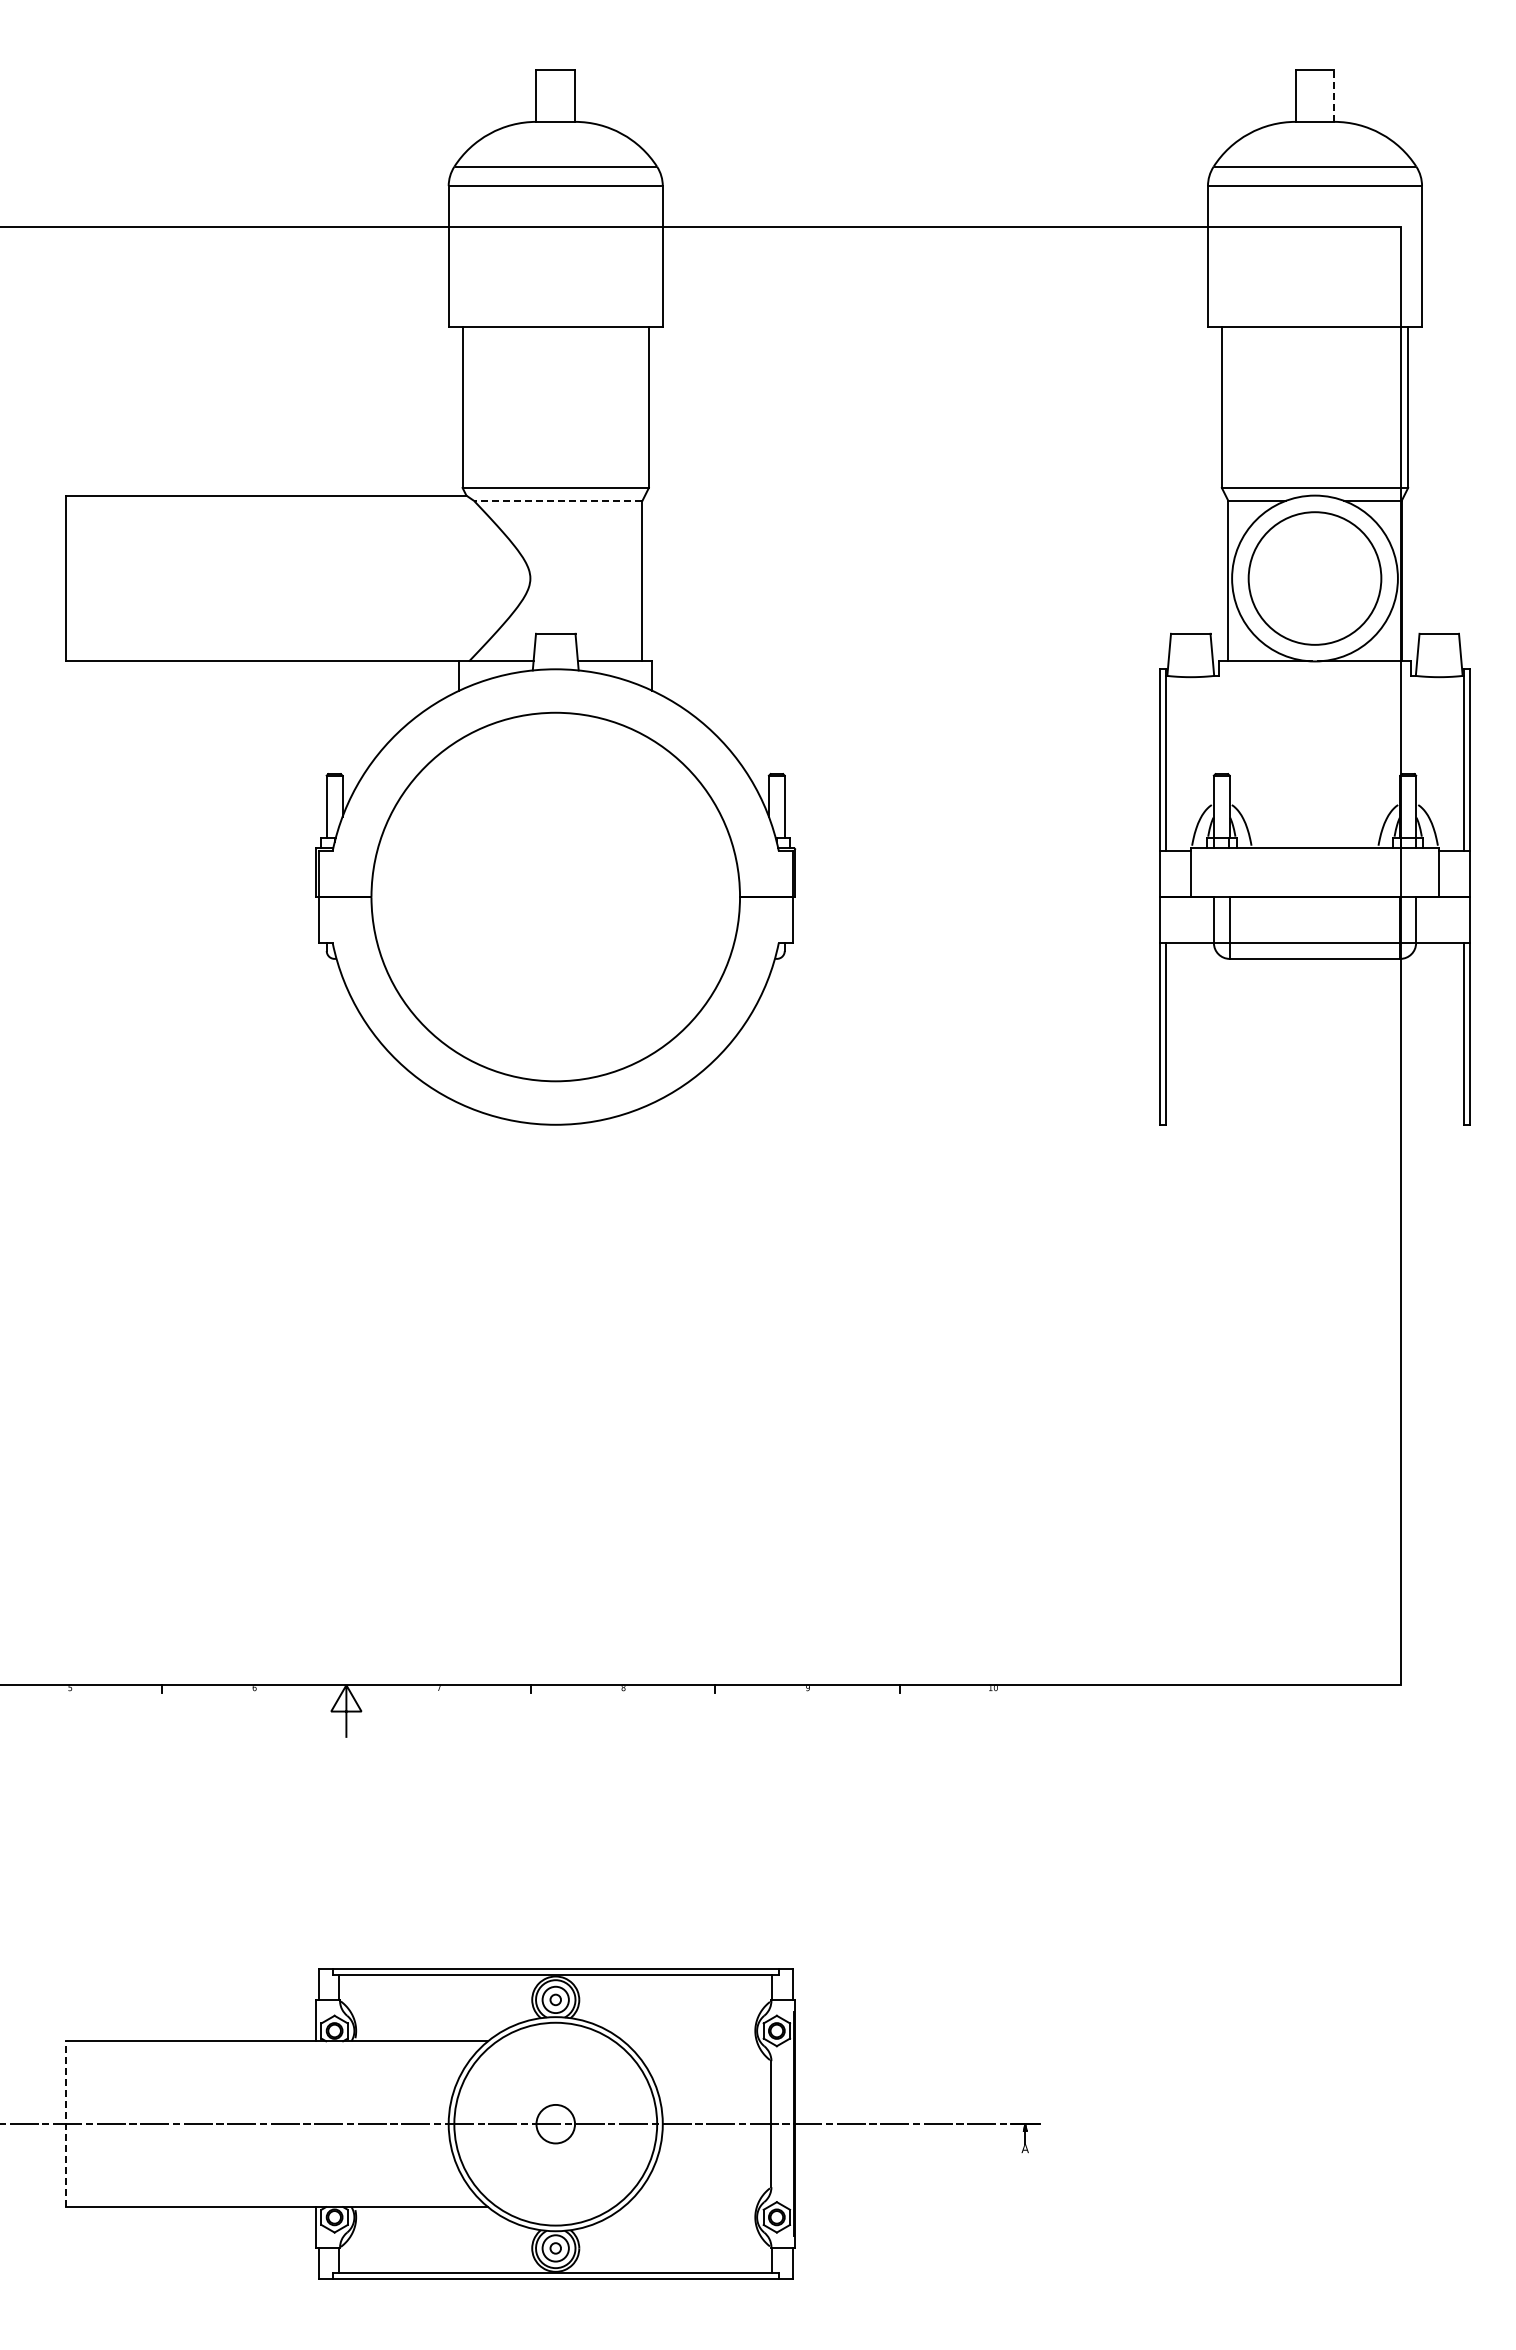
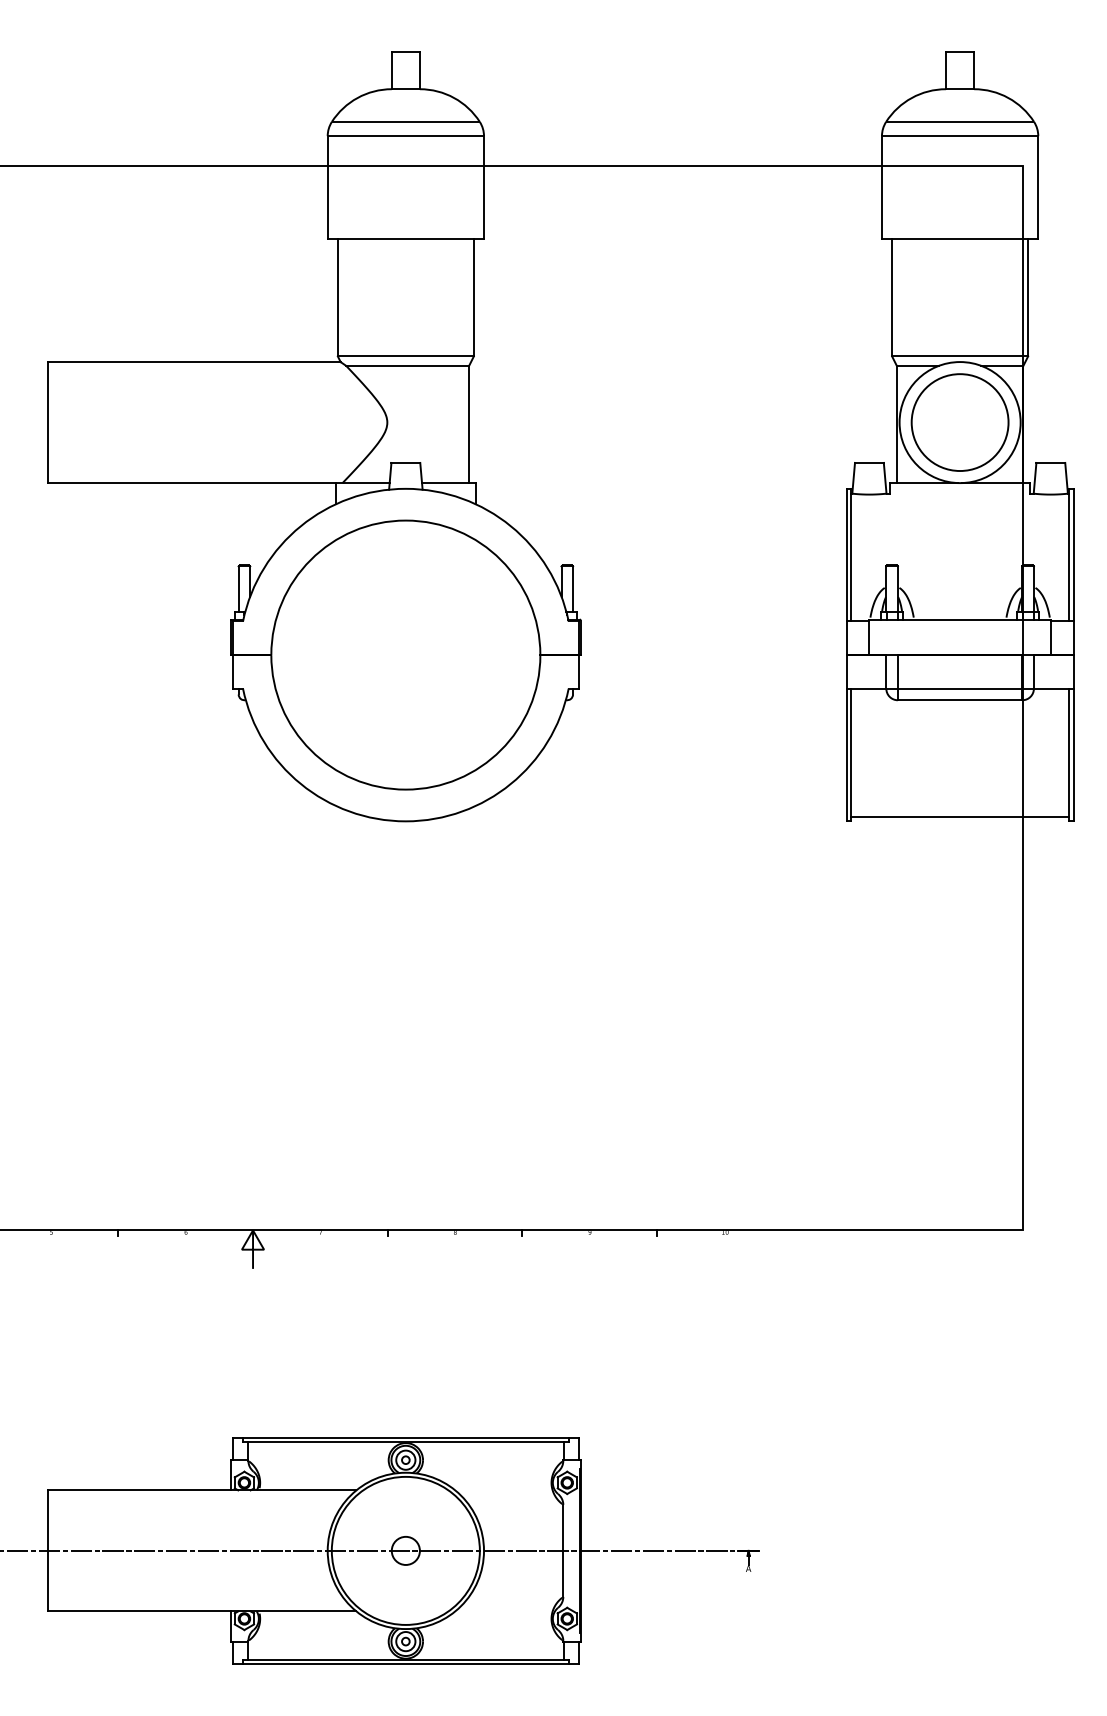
line: (1334, 96) -> (974, 70), dashed -> solid
line: (557, 500) -> (407, 365), dashed -> solid
line: (1314, 1118) -> (959, 816), added
line: (66, 2124) -> (48, 1551), dashed -> solid

